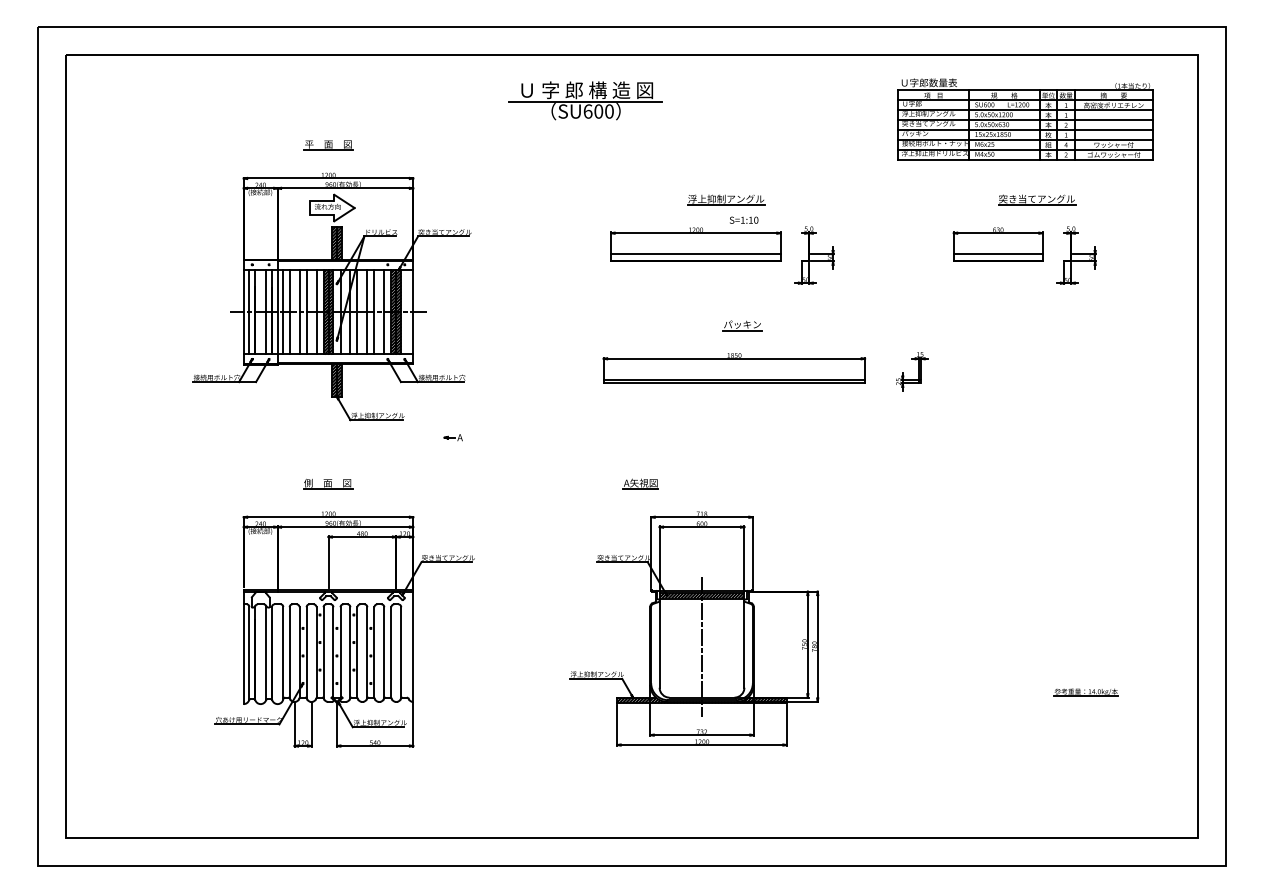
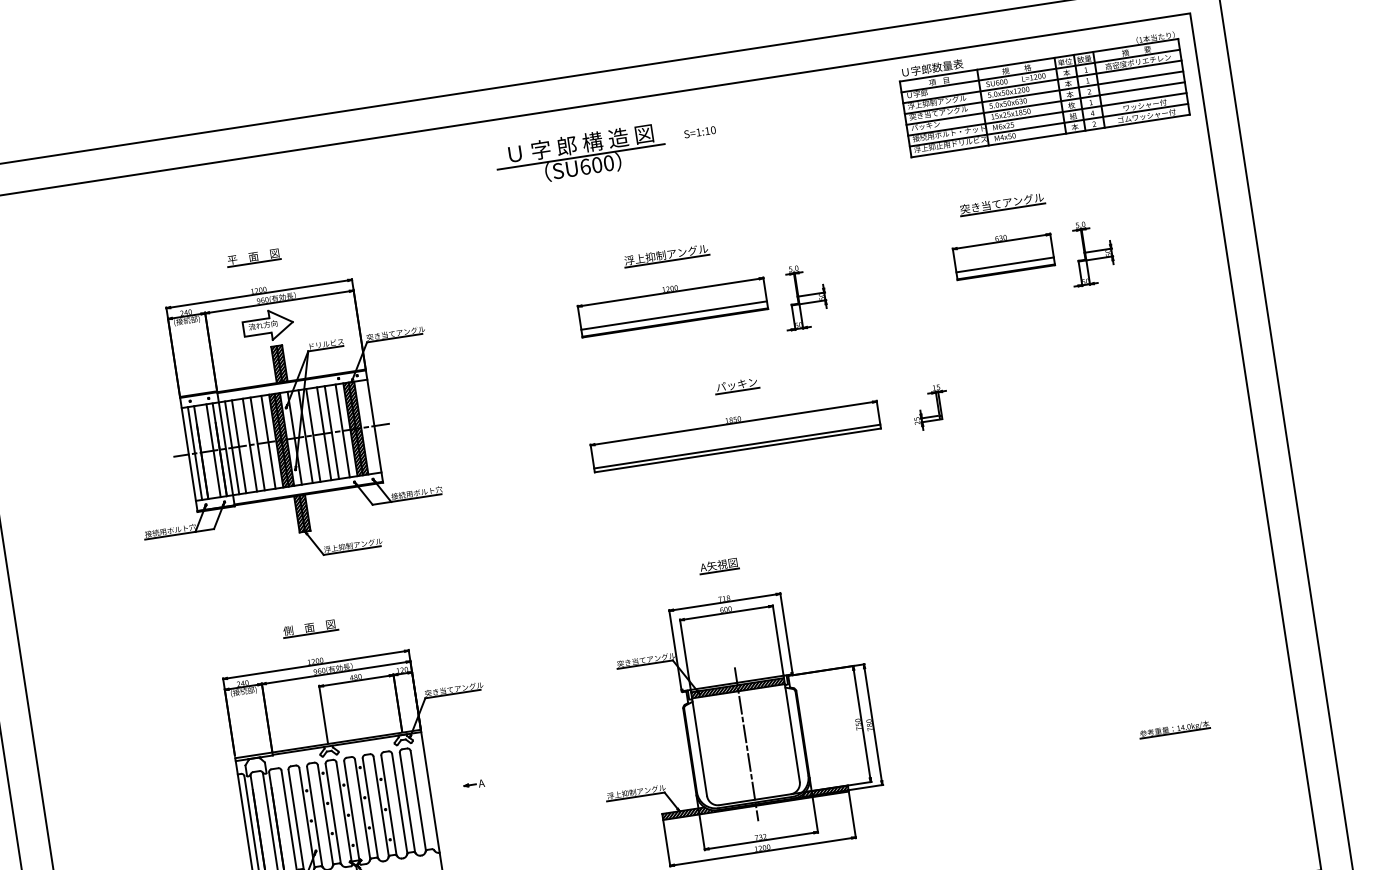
part: (585, 100) -> (580, 155), moved
part: (1025, 119) -> (1043, 92), moved
part: (726, 199) -> (666, 255), moved
part: (1037, 199) -> (1002, 203), moved
text: (744, 219) -> (700, 131), moved
part: (452, 437) -> (473, 784), moved
part: (640, 483) -> (718, 565), moved

